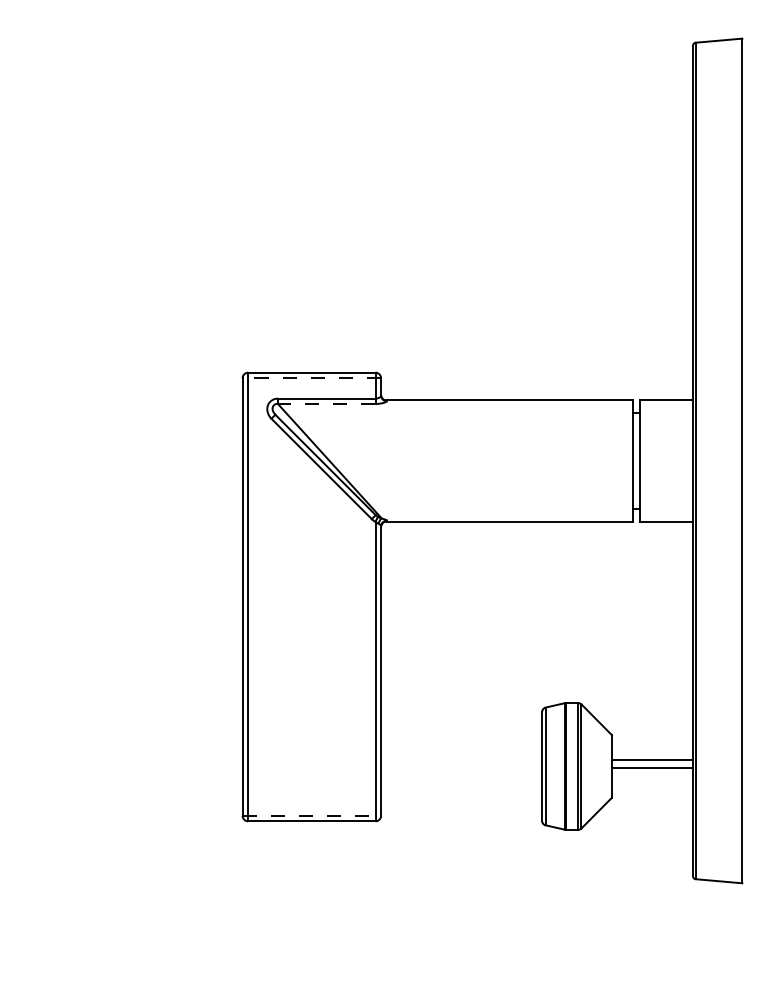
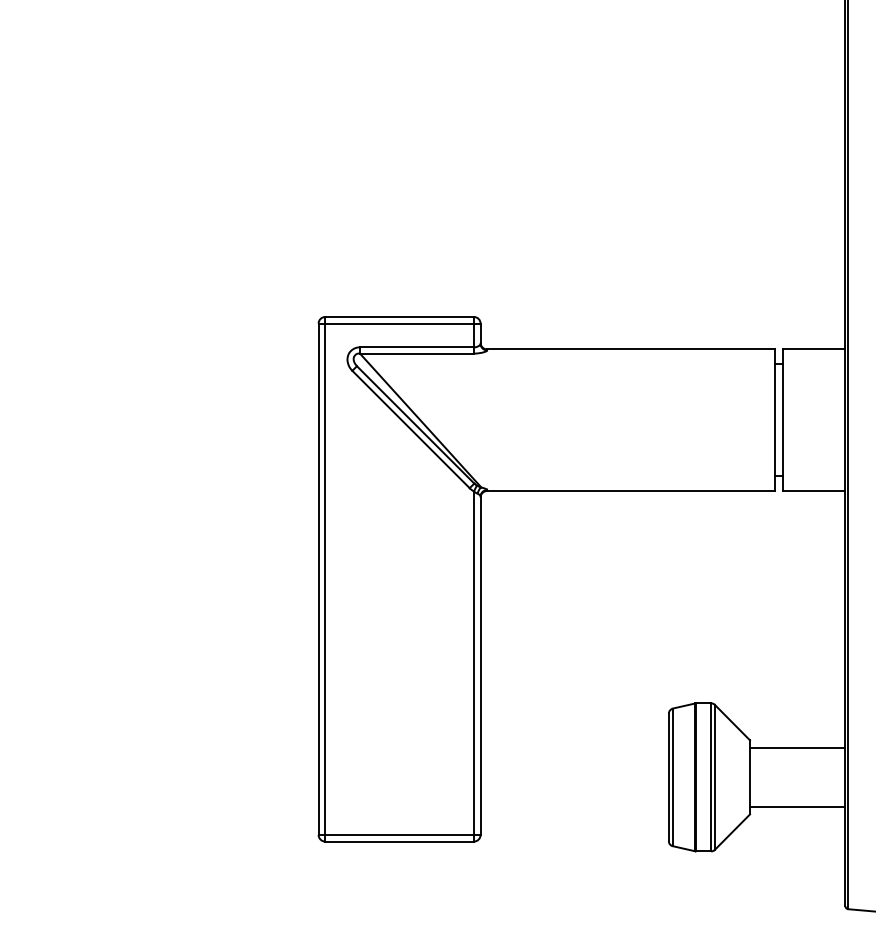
line: (311, 378) -> (399, 323), dashed -> solid
line: (326, 403) -> (416, 353), dashed -> solid
line: (652, 760) -> (797, 806), moved
line: (652, 767) -> (797, 748), moved
line: (312, 815) -> (400, 834), dashed -> solid

